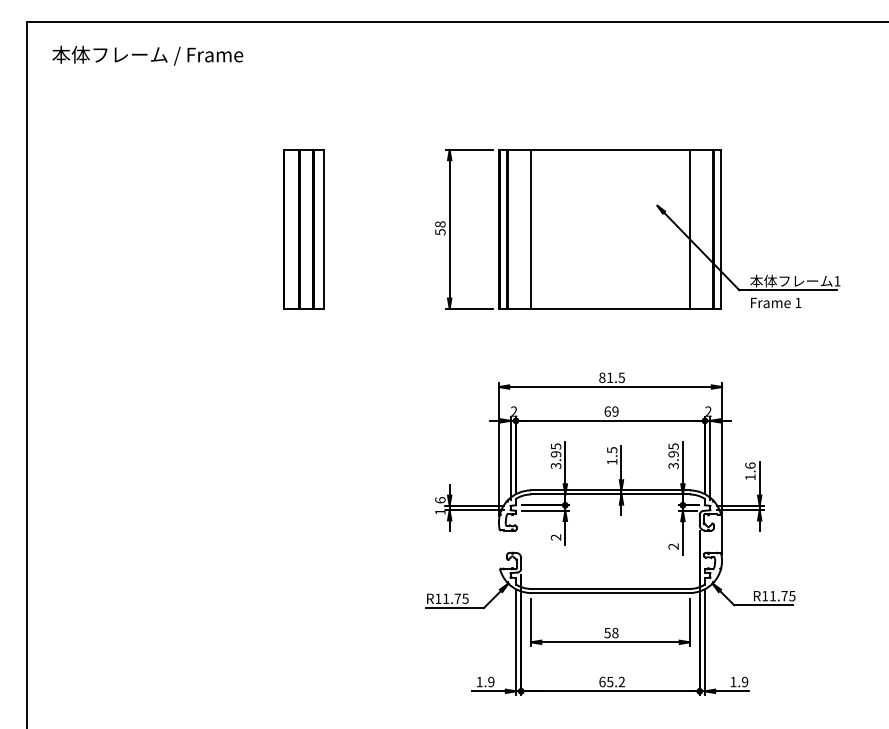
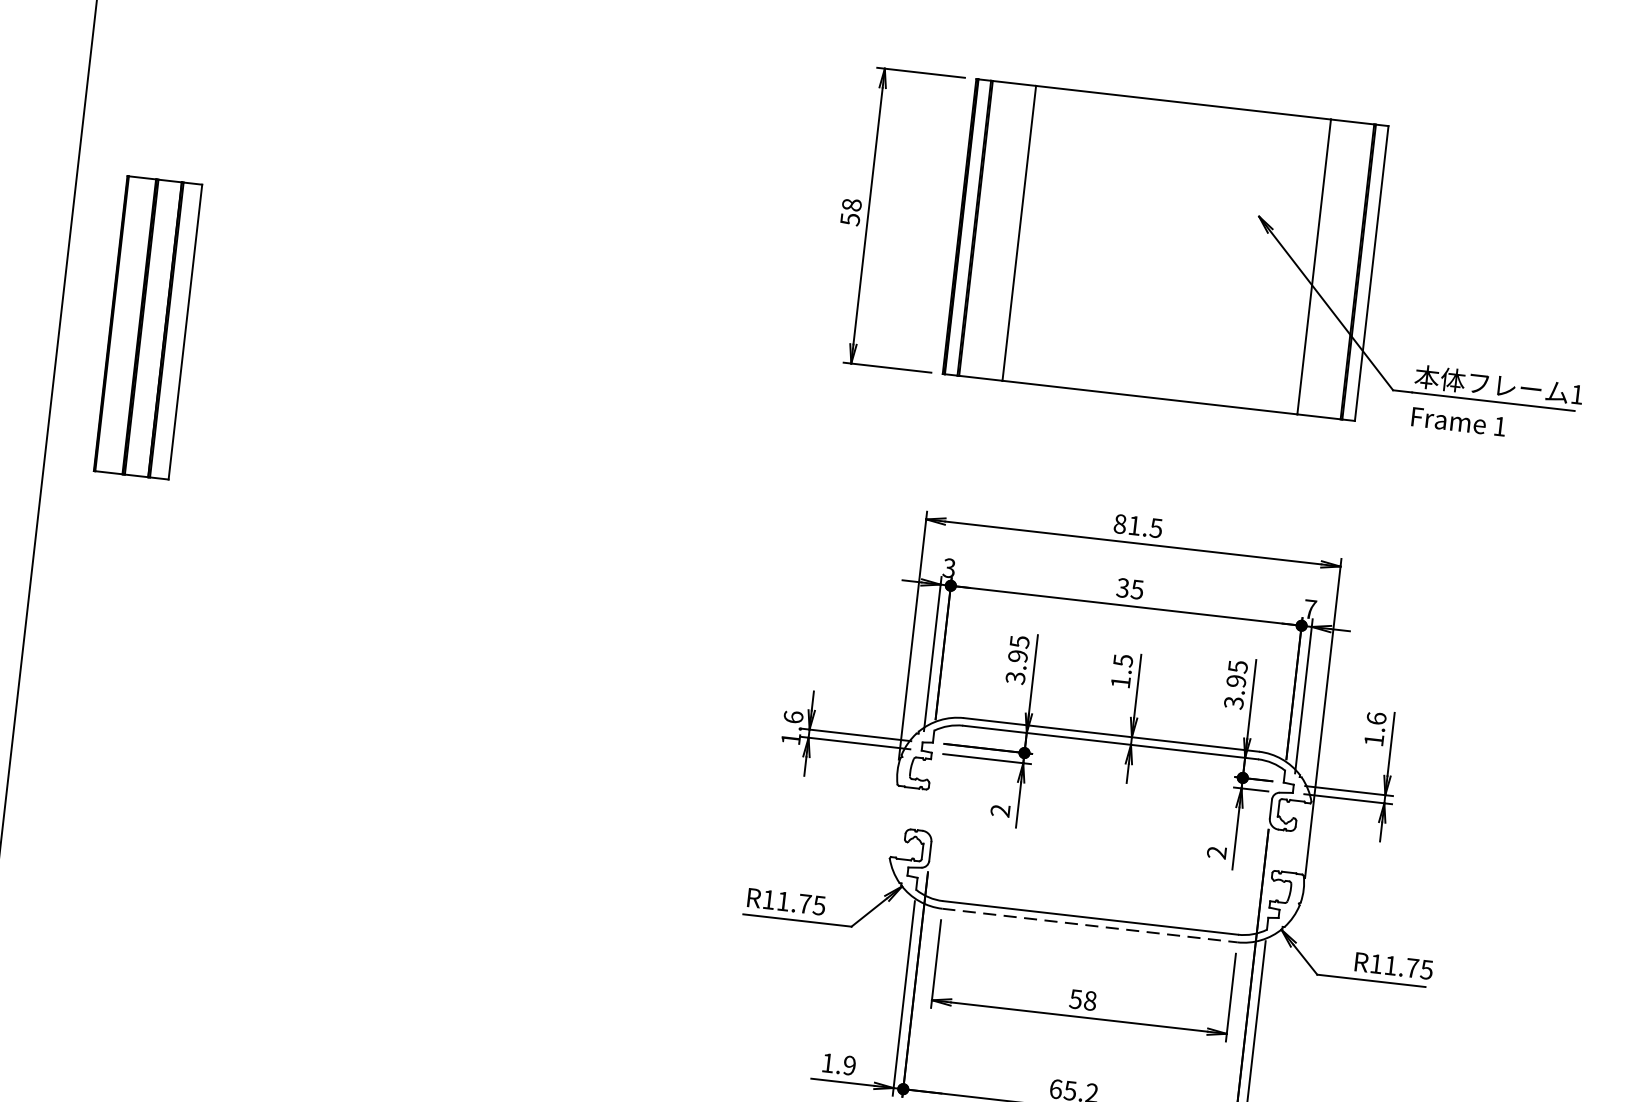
part: (303, 229) -> (147, 328), moved
text: (514, 411) -> (949, 568), 2 -> 3
text: (611, 411) -> (1130, 588), 69 -> 35
text: (708, 411) -> (1310, 609), 2 -> 7
line: (610, 593) -> (1089, 926), solid -> dashed

